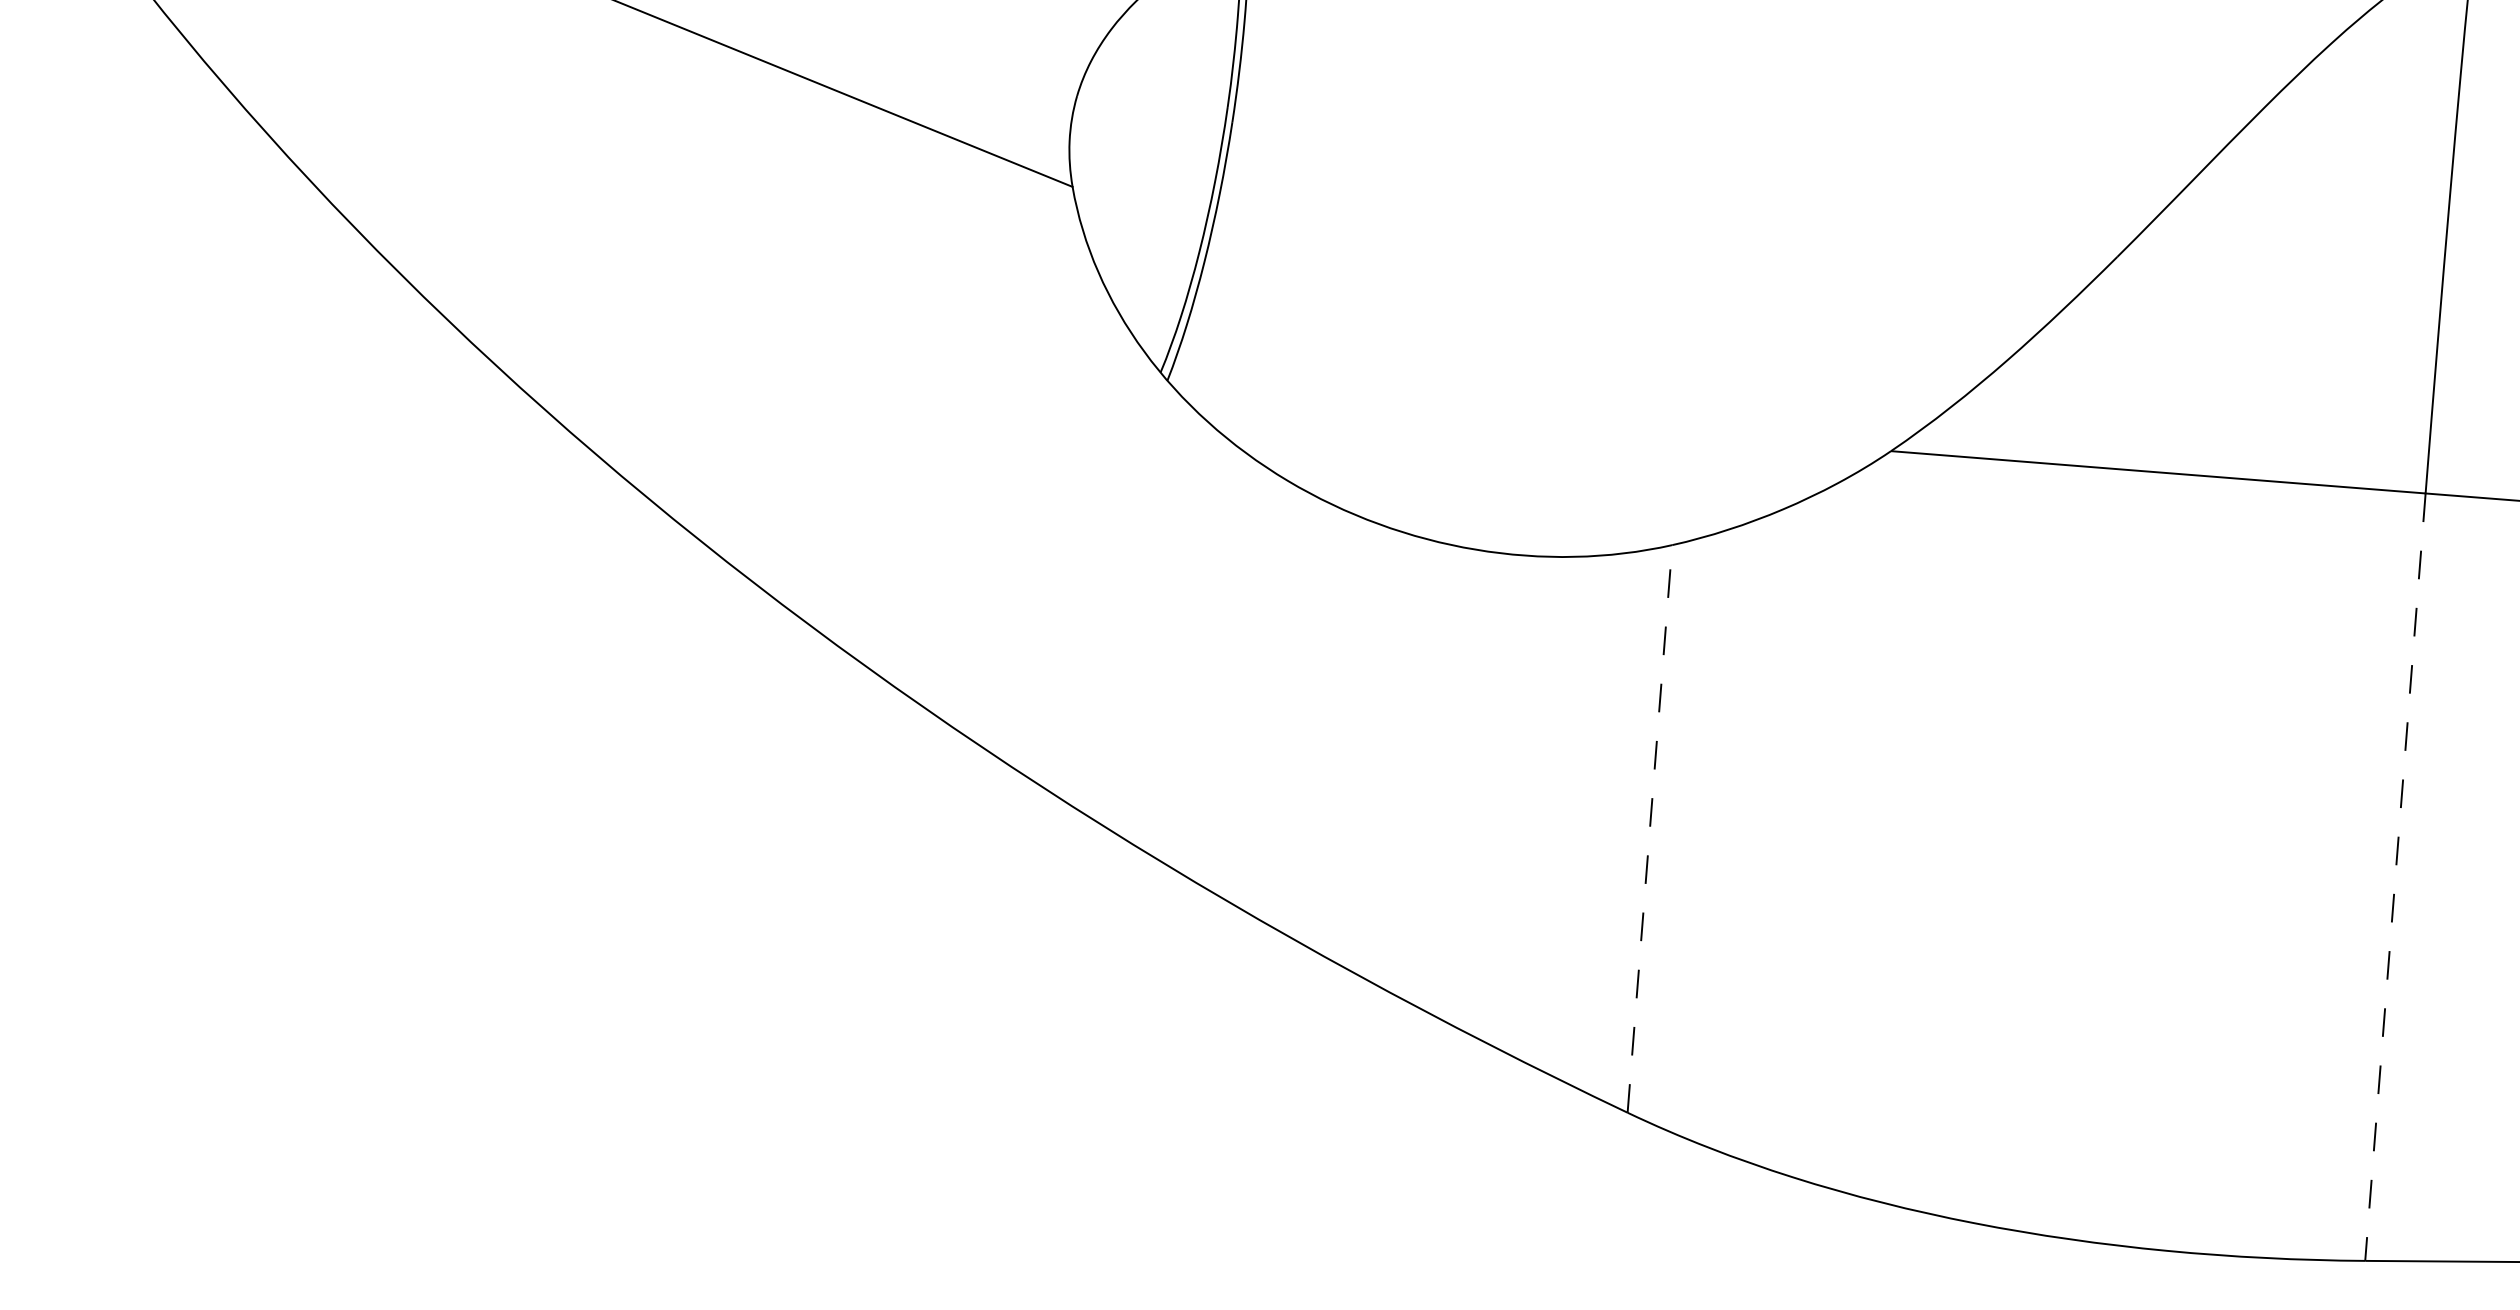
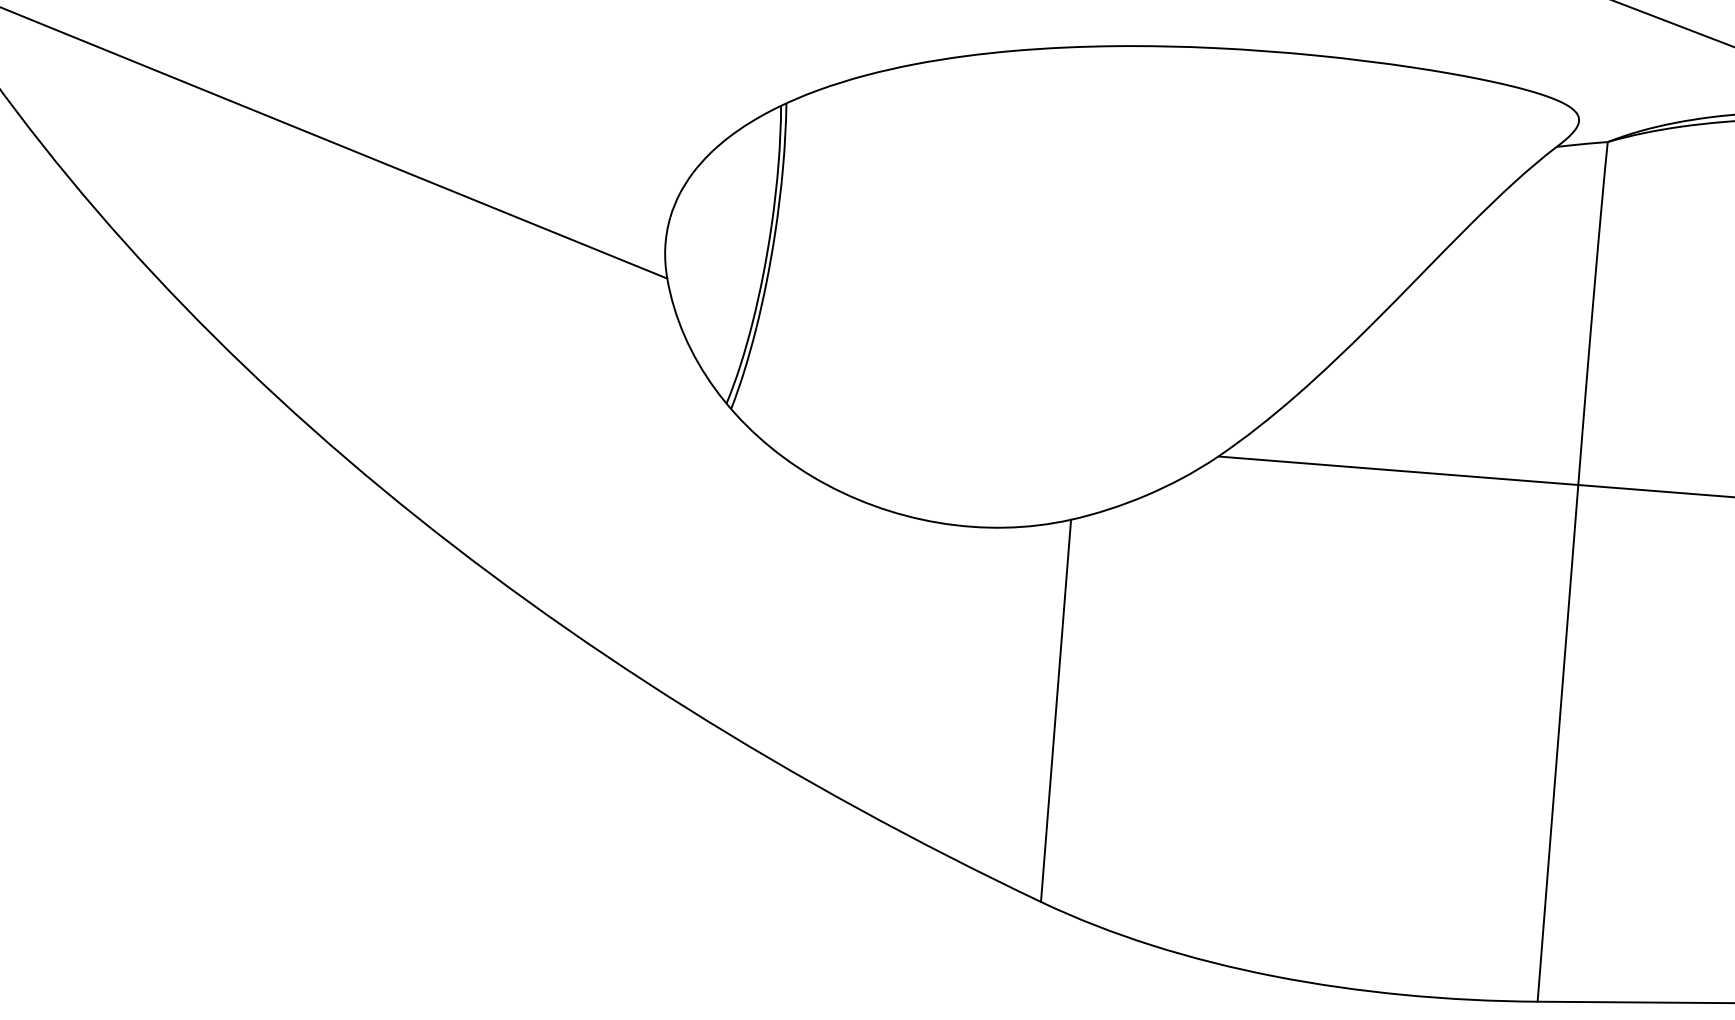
line: (1650, 828) -> (1056, 710), dashed -> solid
line: (2394, 877) -> (1557, 743), dashed -> solid

